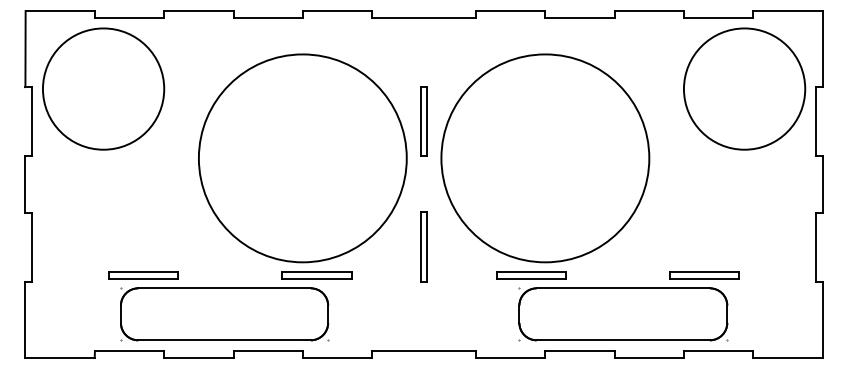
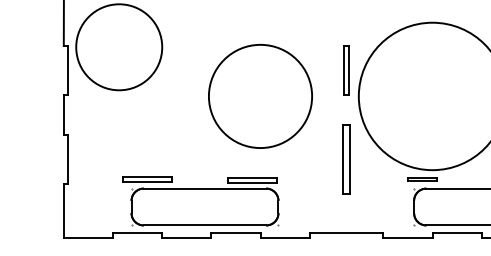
circle: (302, 158) -> (260, 96), size x0.7
part: (423, 246) -> (346, 158), size x1.4
part: (316, 275) -> (252, 180), moved
part: (531, 275) -> (422, 179), size x0.6

